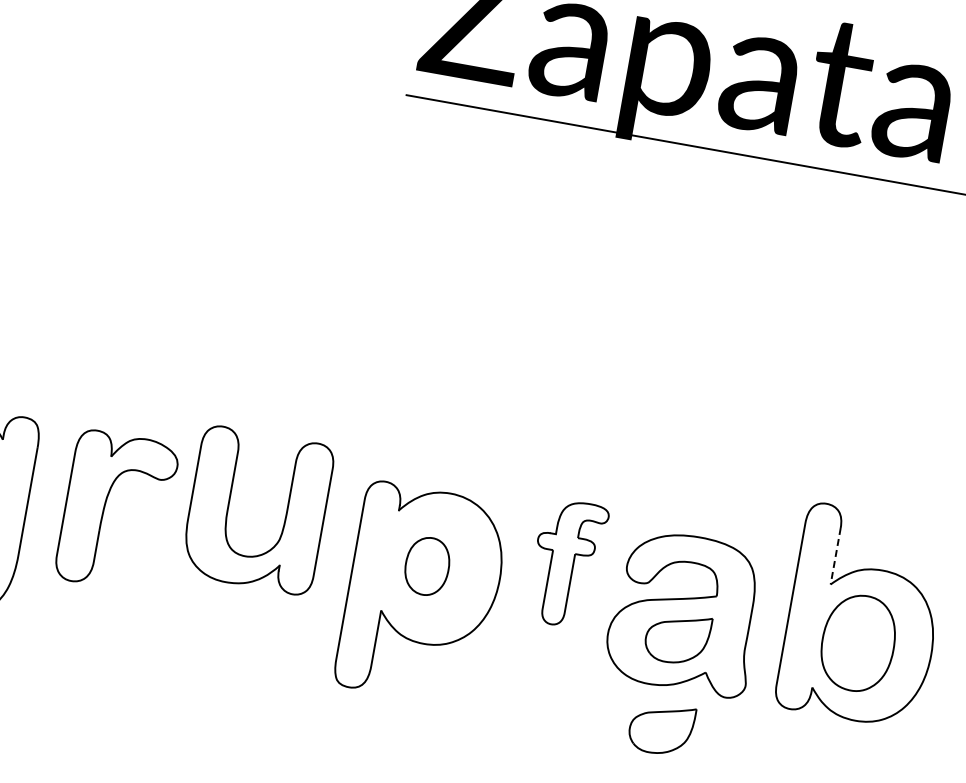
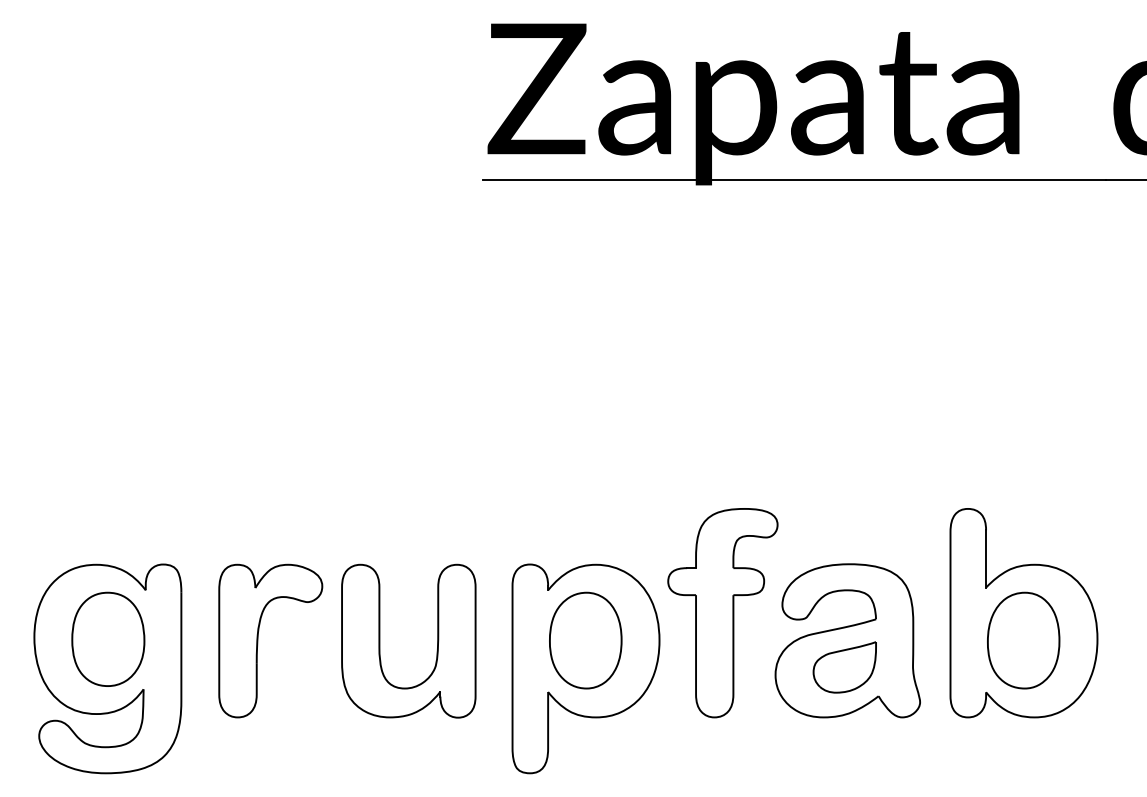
part: (229, 504) -> (380, 640), moved
line: (836, 555) -> (986, 558), dashed -> solid
part: (566, 563) -> (722, 613), size x1.67
part: (427, 566) -> (585, 640), size x1.67
part: (661, 728) -> (844, 759), removed

